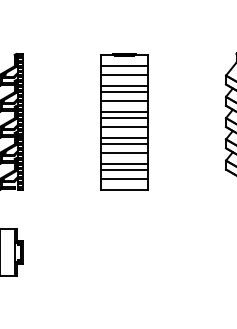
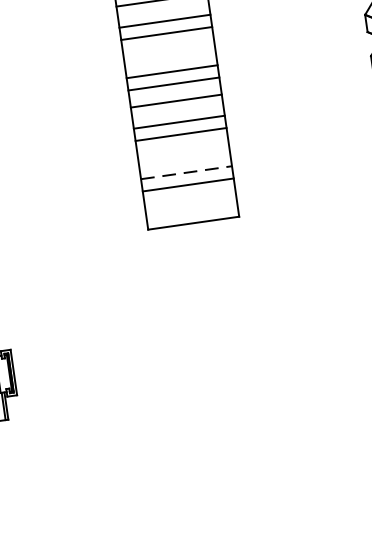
line: (123, 100) -> (167, 50), removed
line: (123, 152) -> (181, 151), removed
line: (124, 163) -> (186, 172), solid -> dashed
line: (123, 178) -> (188, 201), removed

